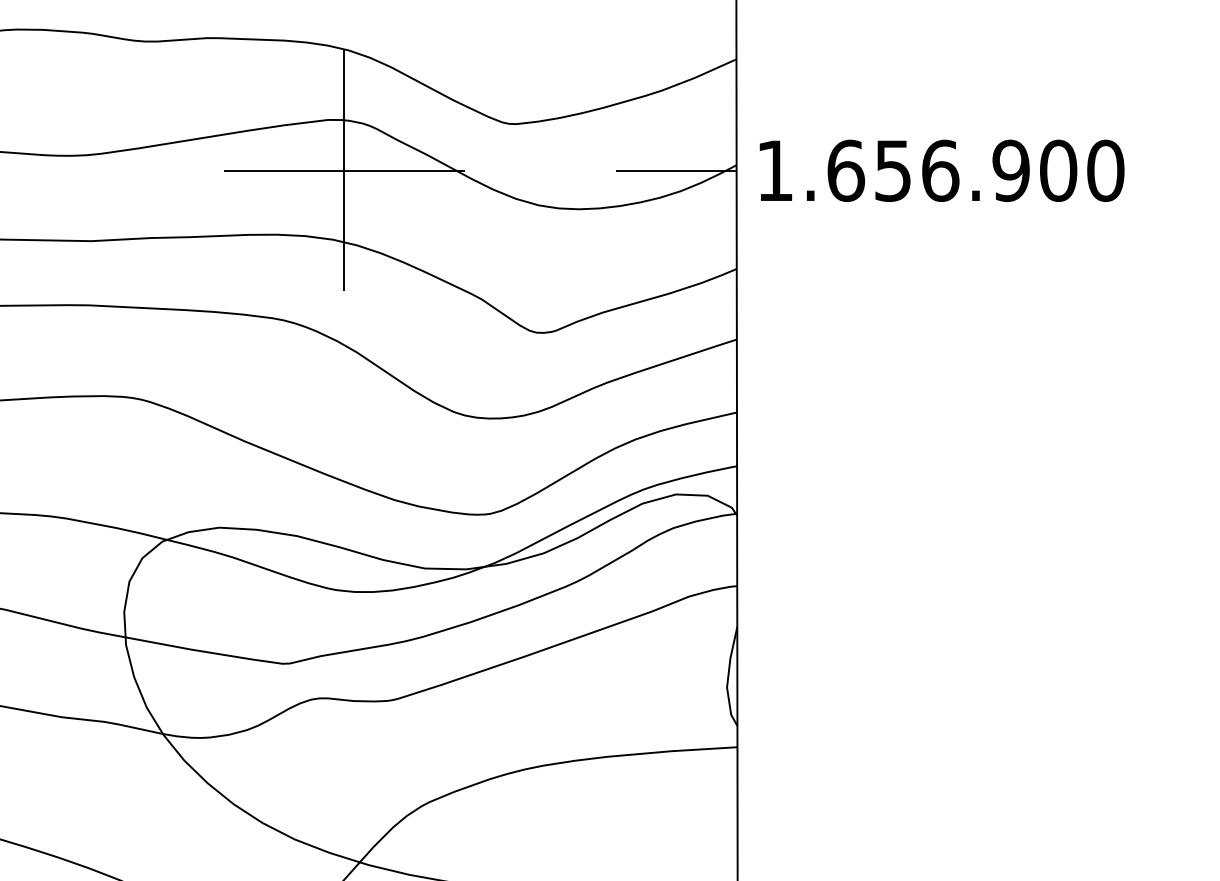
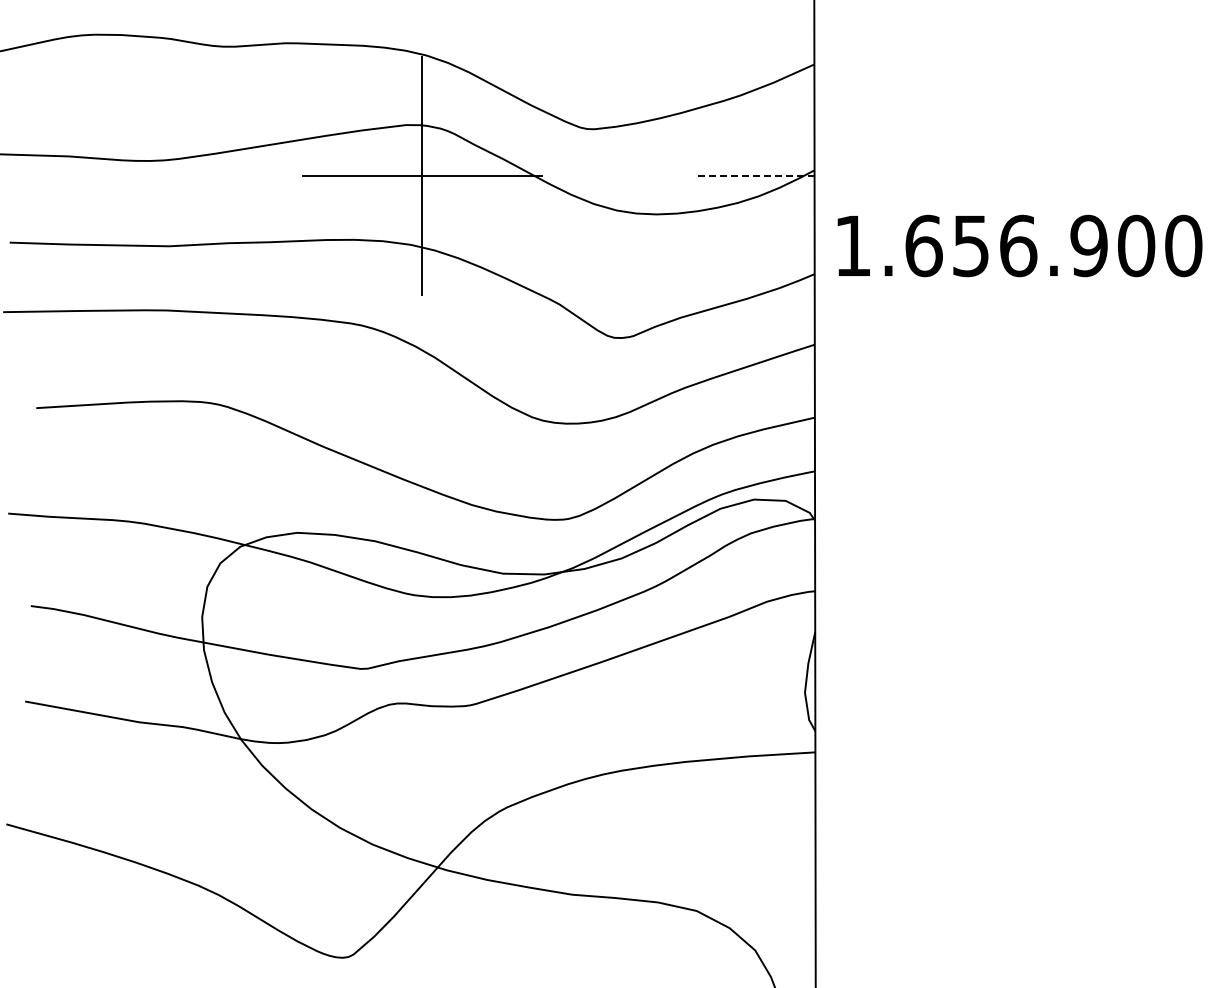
line: (675, 170) -> (753, 175), solid -> dashed
text: (941, 170) -> (1019, 245), moved

